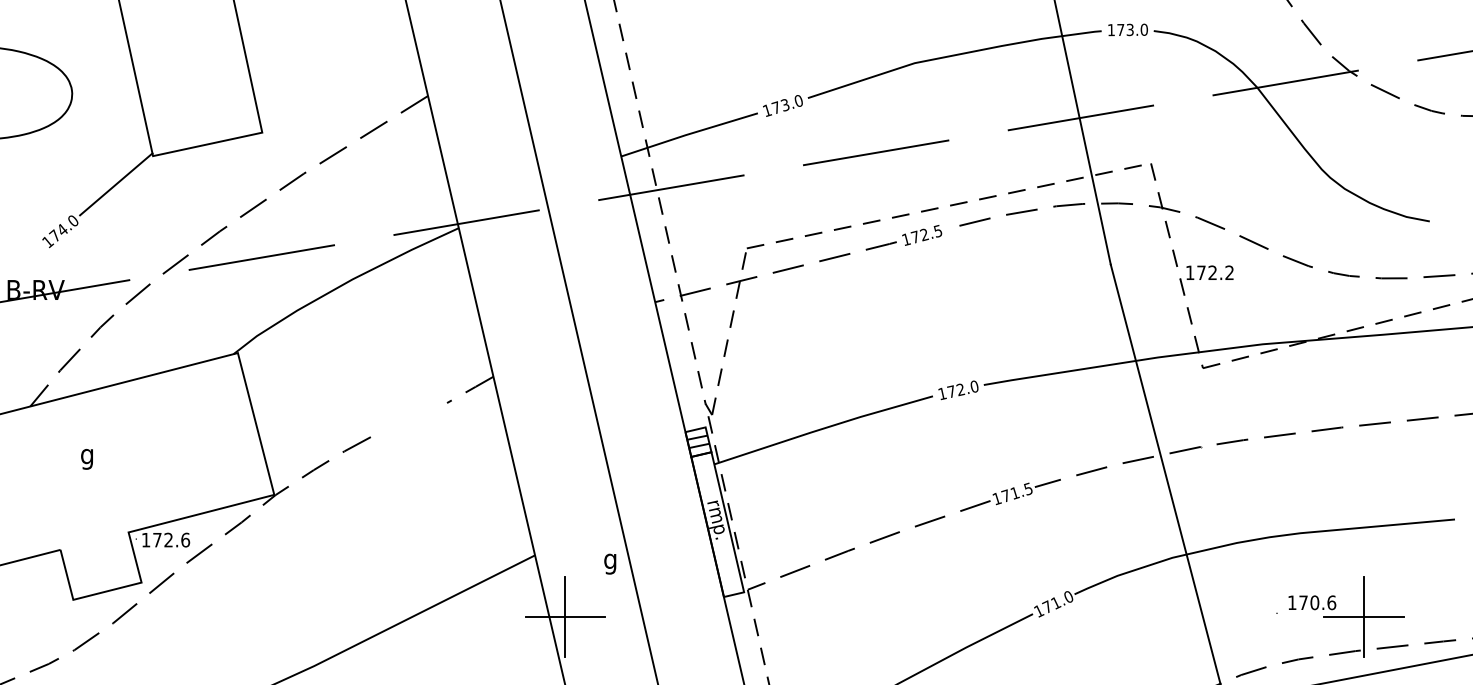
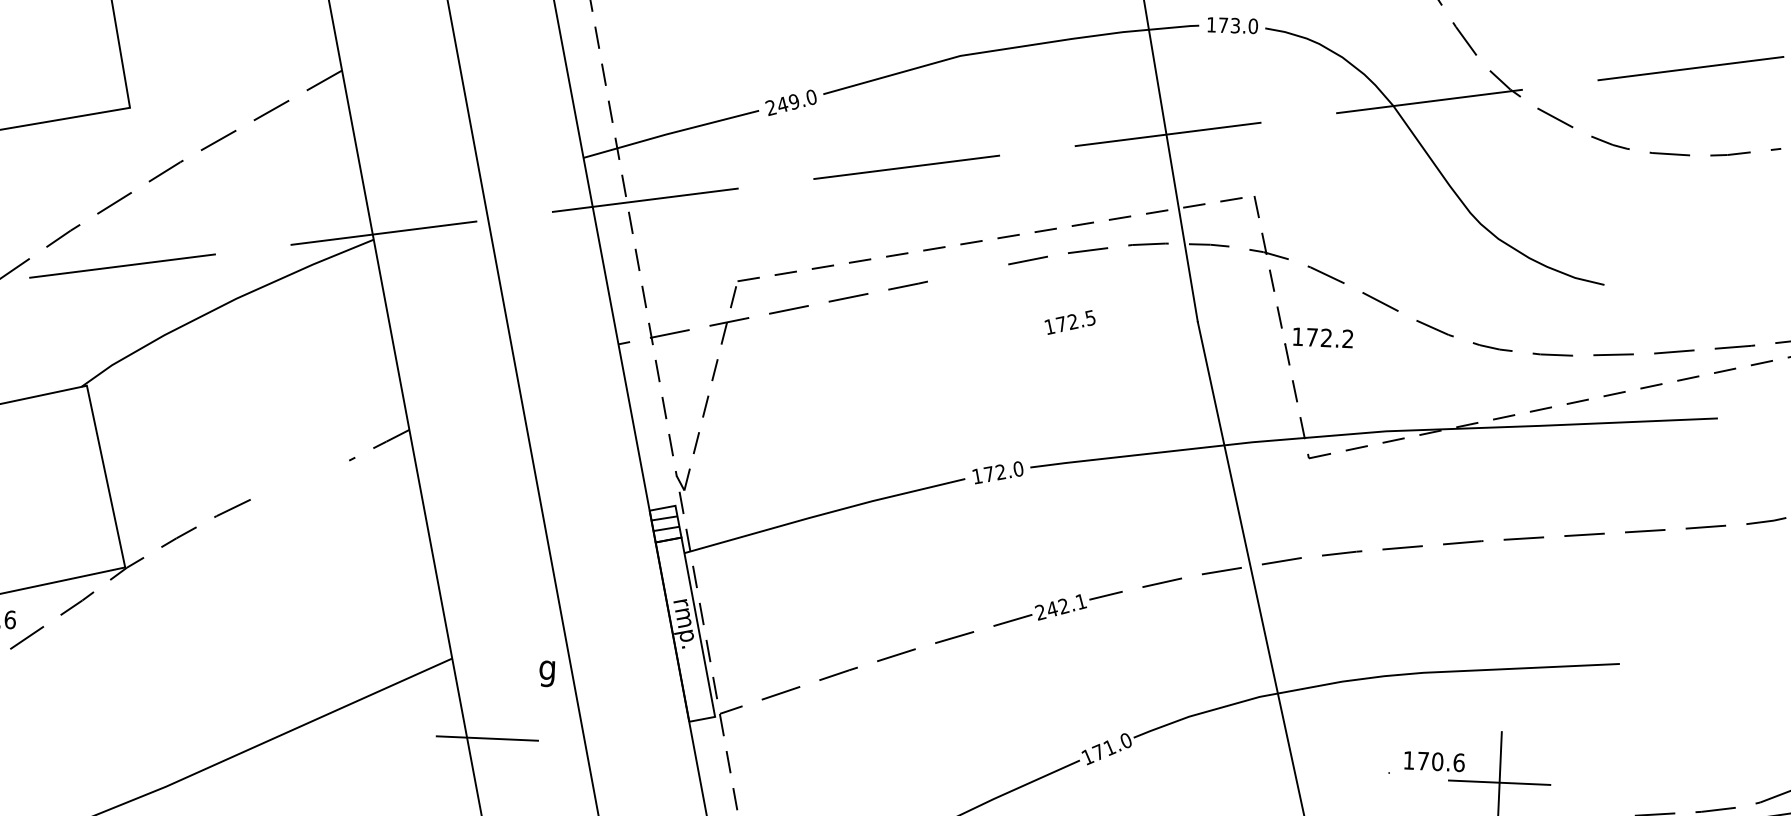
text: (775, 108) -> (781, 105), 173.0 -> 249.0
text: (922, 235) -> (1070, 322), moved
text: (1012, 493) -> (1060, 606), 171.5 -> 242.1
line: (565, 617) -> (487, 738), removed

